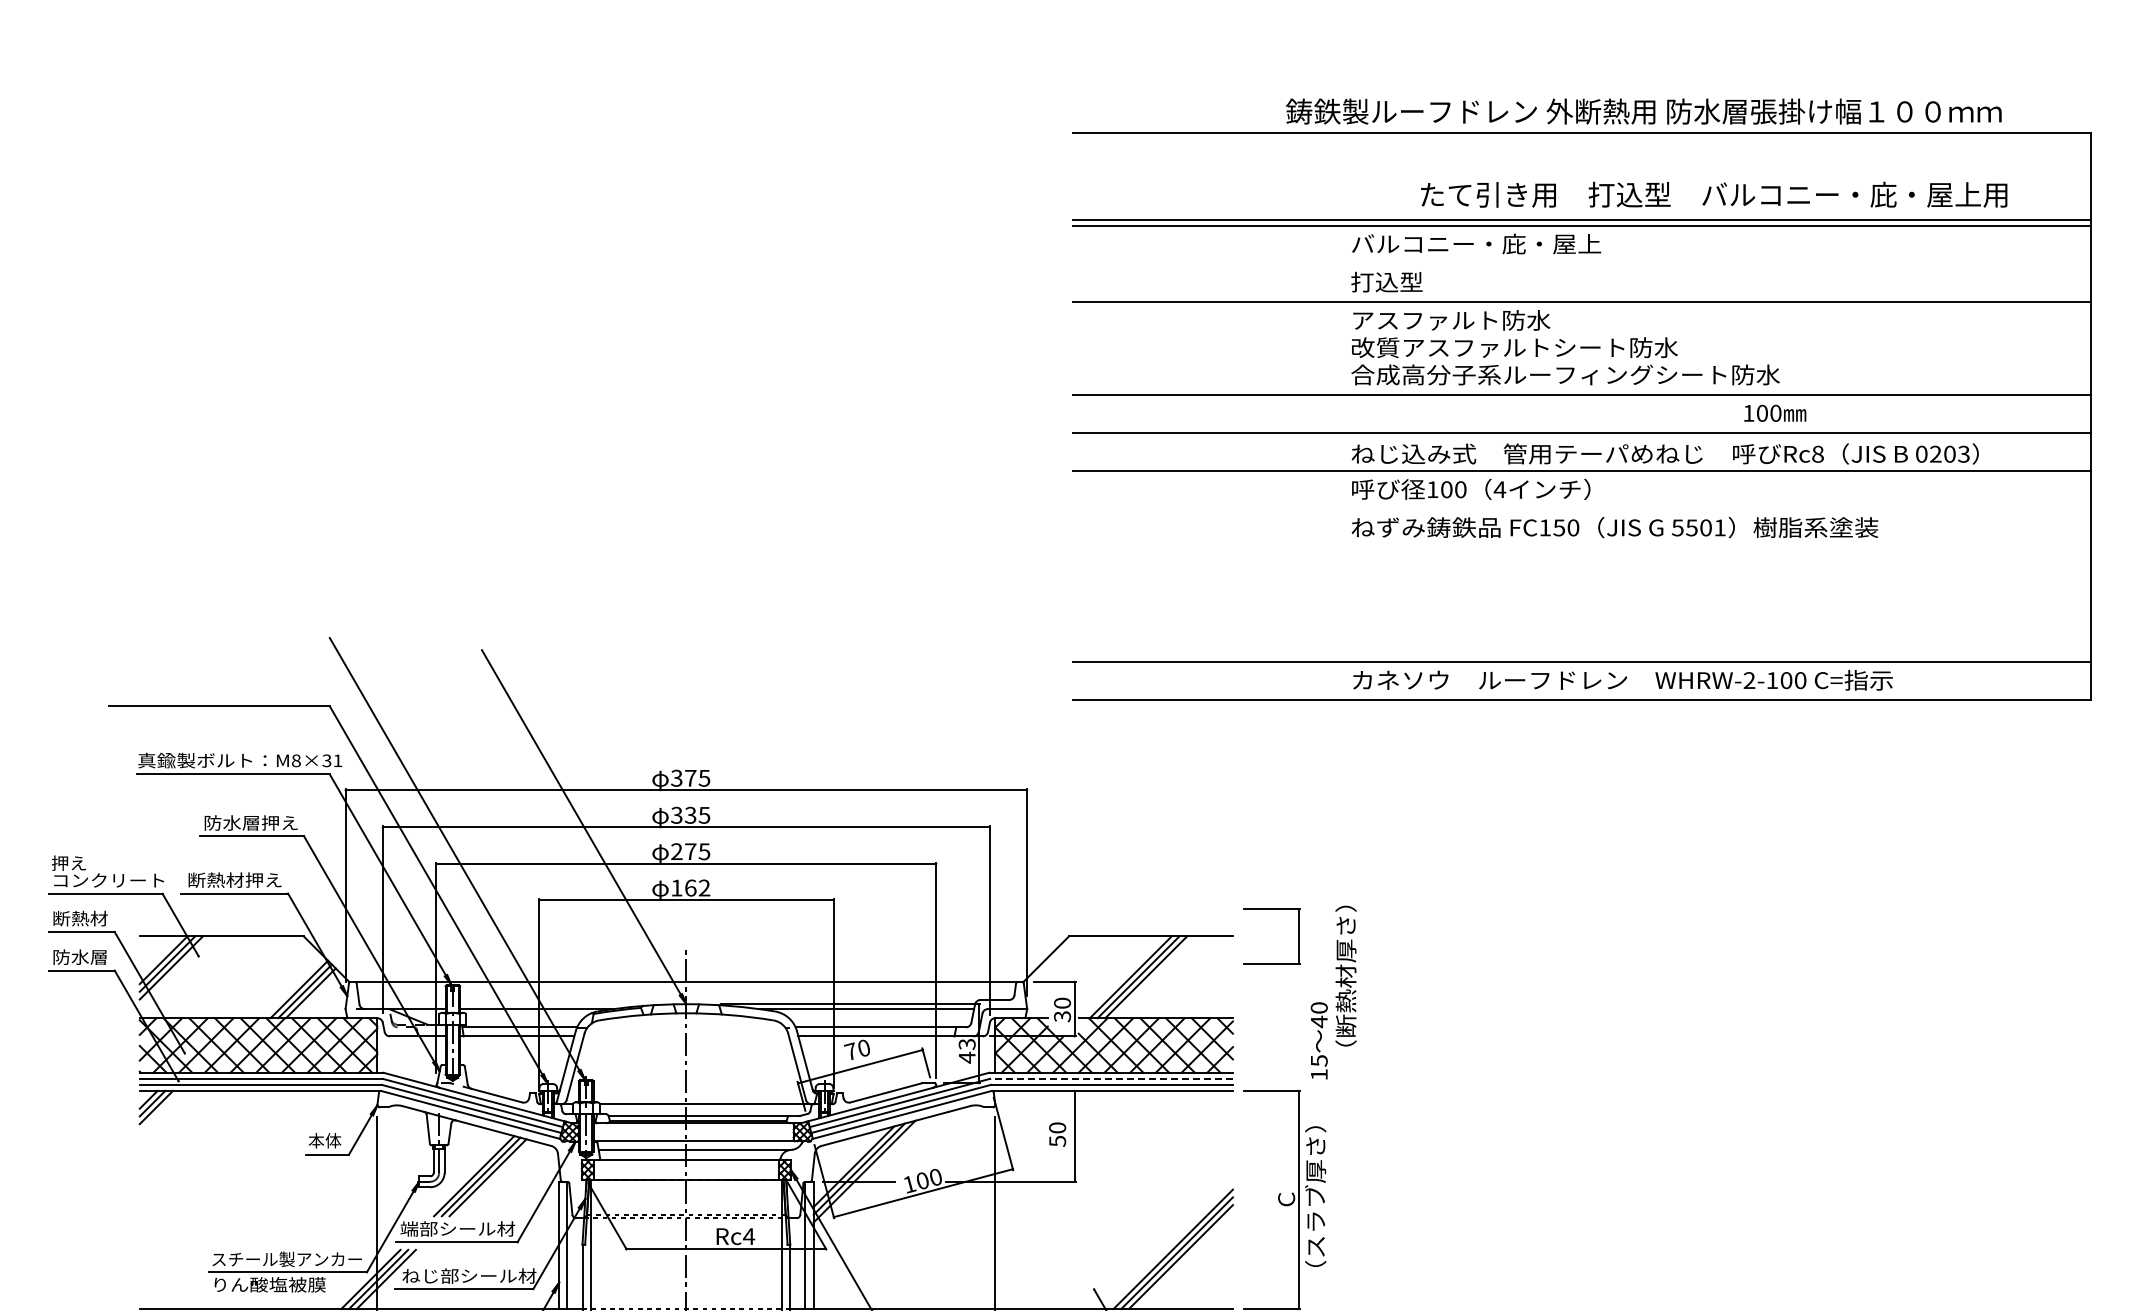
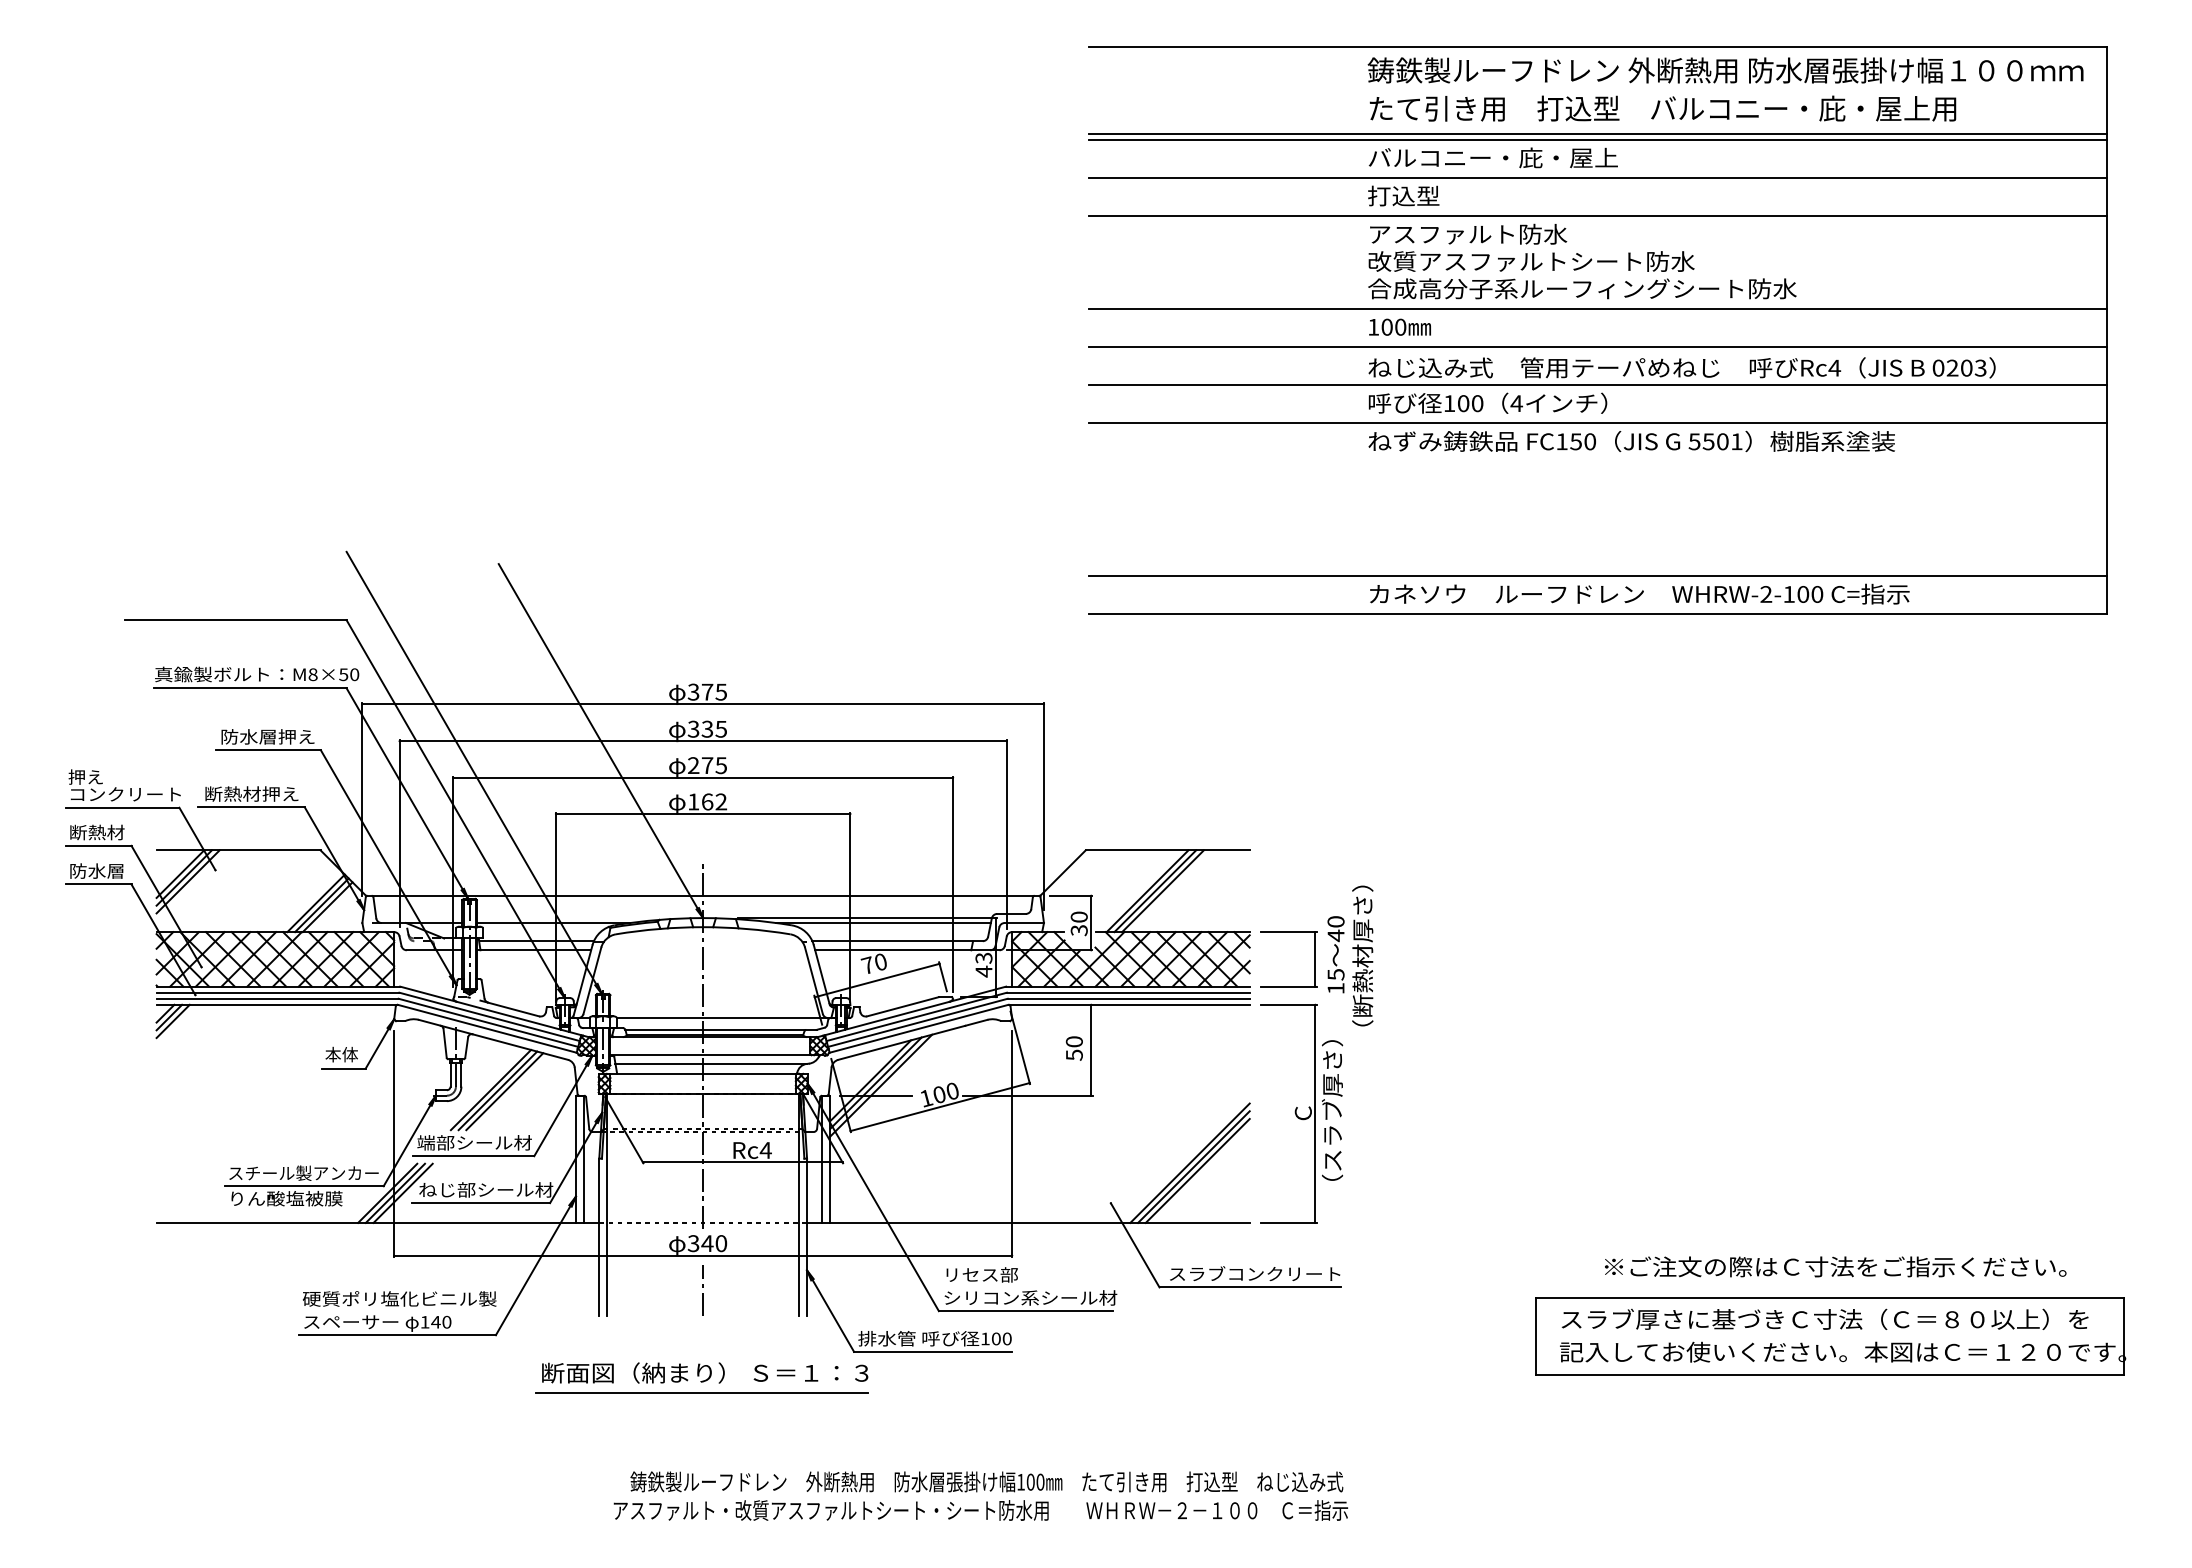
text: (1643, 111) -> (1725, 70), moved
text: (1713, 194) -> (1662, 108), moved
line: (1581, 263) -> (1598, 177), added
text: (1774, 412) -> (1399, 326), moved
text: (1817, 453) -> (1834, 367), Rc8 -> Rc4
line: (1581, 509) -> (1598, 423), added
text: (332, 760) -> (349, 674), M8×31 -> M8×50
part: (1297, 936) -> (1314, 959), moved
text: (1345, 975) -> (1362, 955), moved
line: (1110, 1078) -> (1127, 992), dashed -> solid

